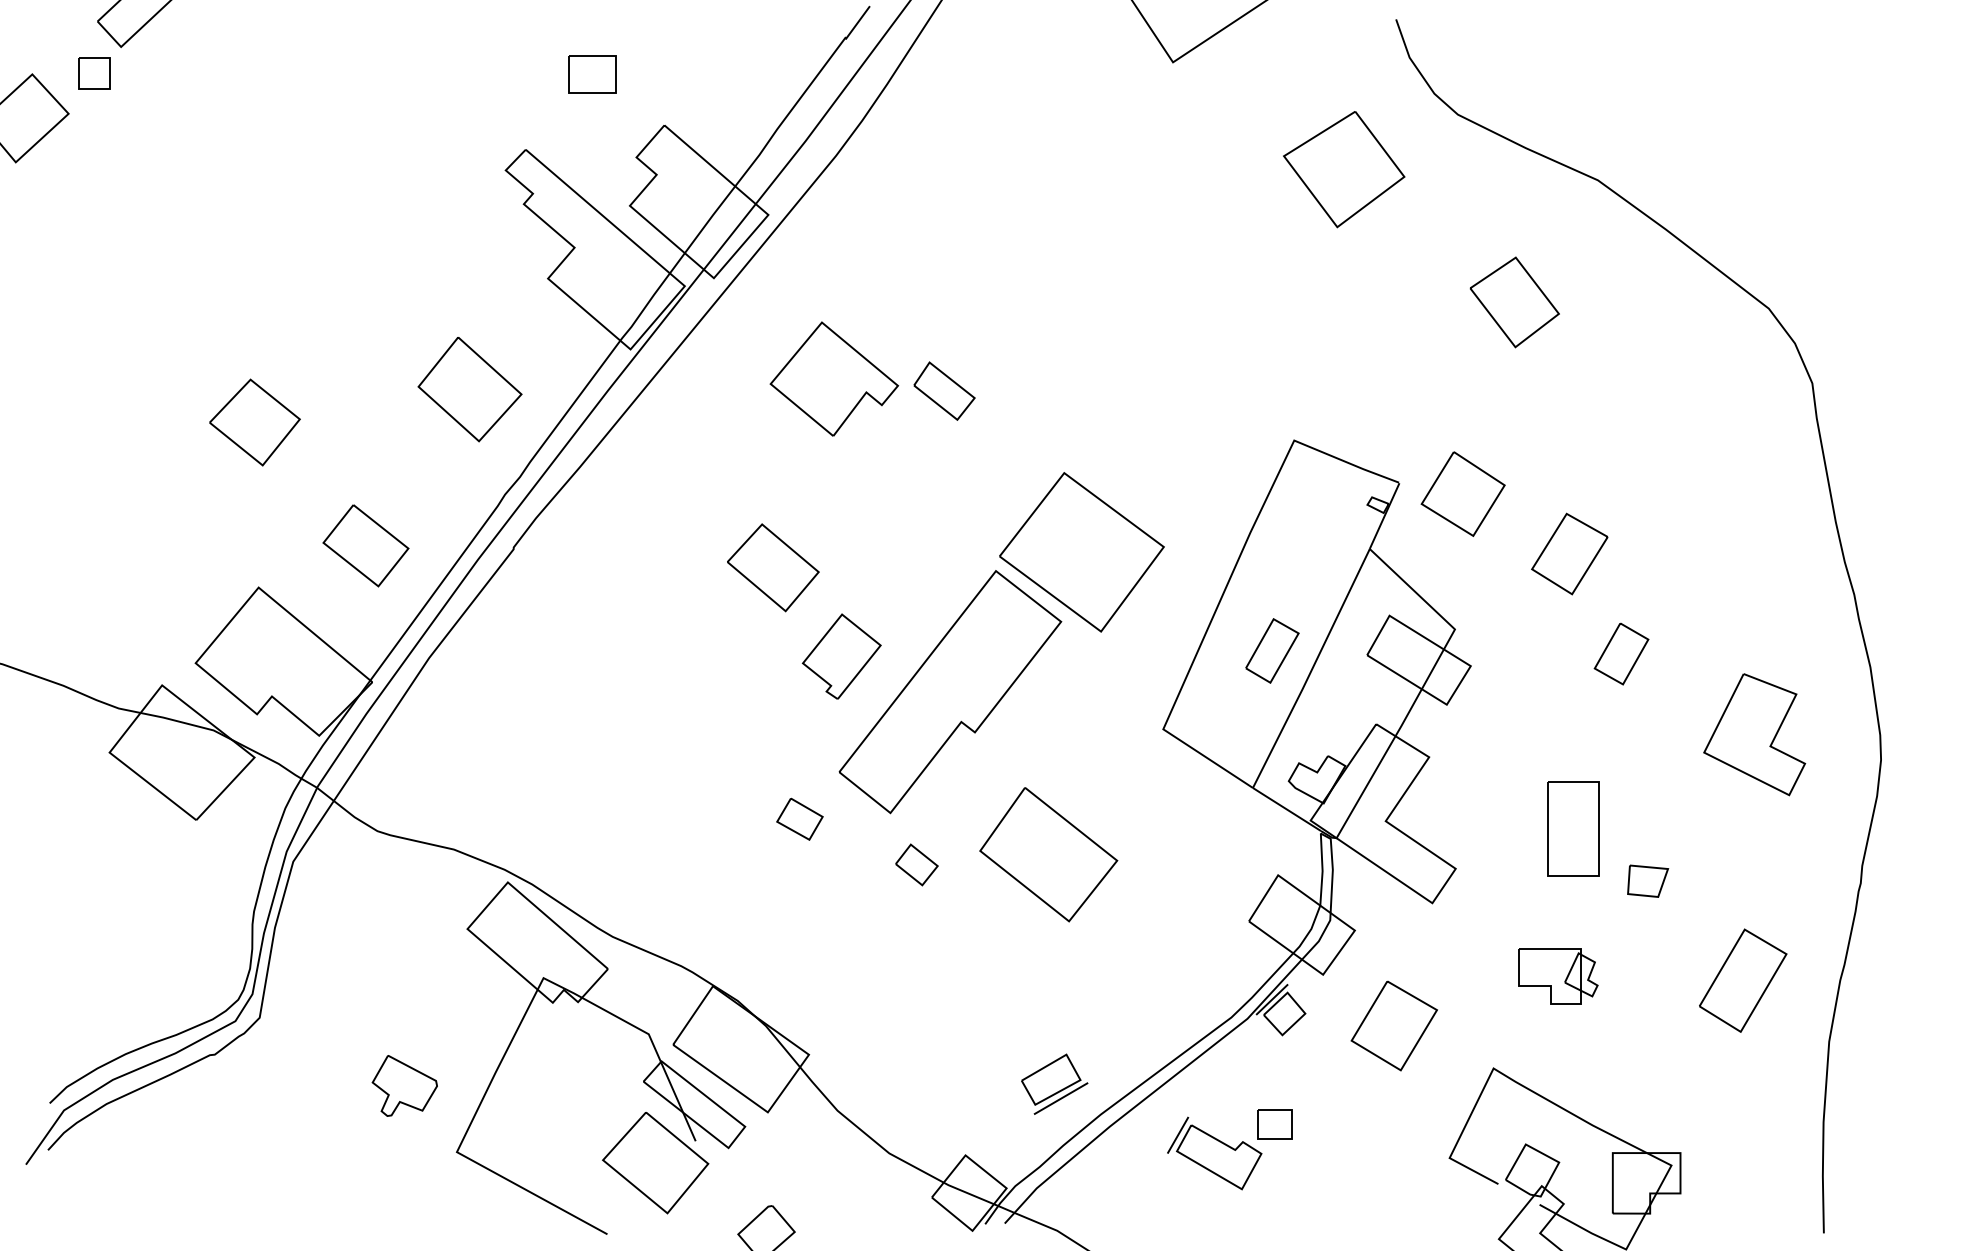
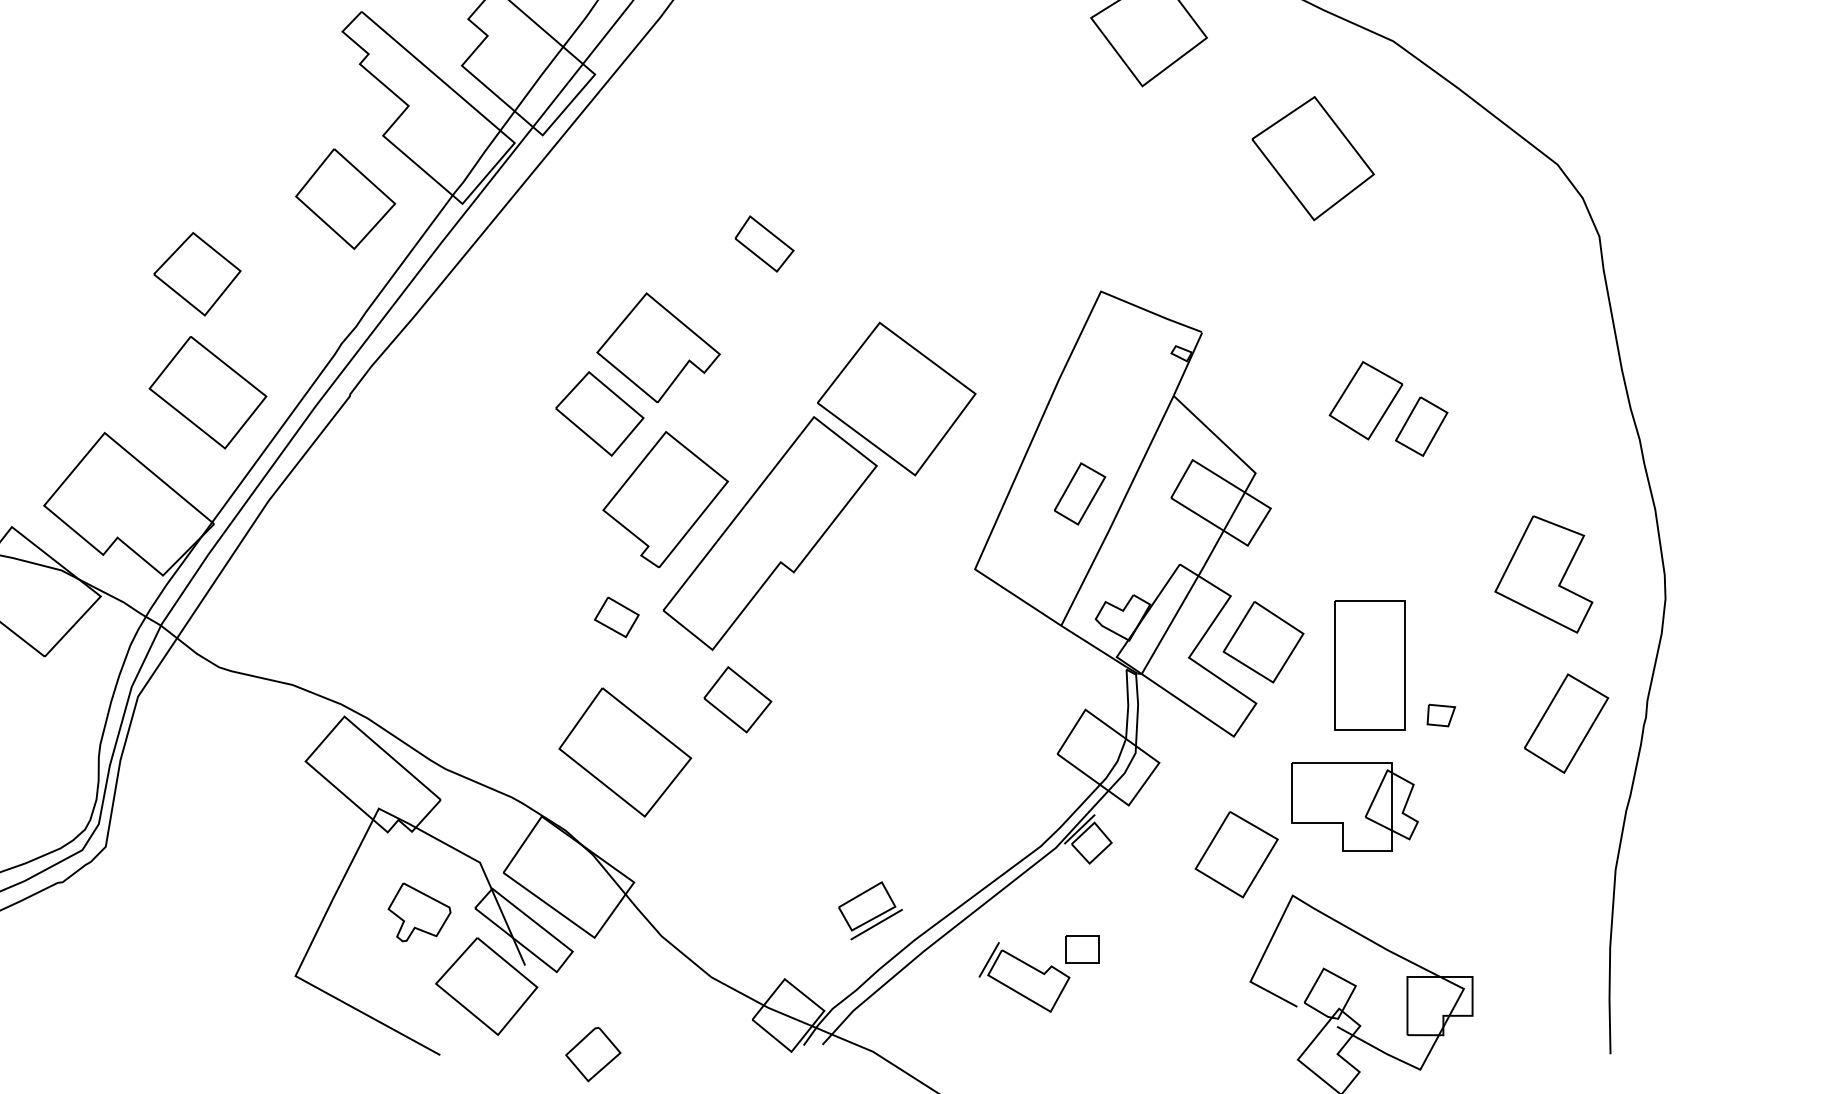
part: (1514, 302) -> (1312, 158), size x1.43
part: (834, 378) -> (658, 347), moved
part: (469, 389) -> (345, 199), moved
part: (254, 422) -> (196, 274), moved
part: (1462, 493) -> (1262, 641), moved
part: (365, 545) -> (207, 392), size x1.43
part: (1621, 653) -> (1421, 426), moved
part: (841, 656) -> (665, 499), size x1.67
part: (799, 818) -> (616, 616), moved
part: (1573, 828) -> (1369, 664), size x1.43
part: (1048, 854) -> (625, 752), moved
part: (916, 864) -> (737, 699), size x1.67
part: (1647, 881) -> (1440, 715), size x0.71
part: (1558, 975) -> (1355, 806), size x1.67
part: (1743, 980) -> (1566, 723), moved
part: (1393, 1025) -> (1235, 854), moved
part: (404, 1085) -> (419, 911), moved

